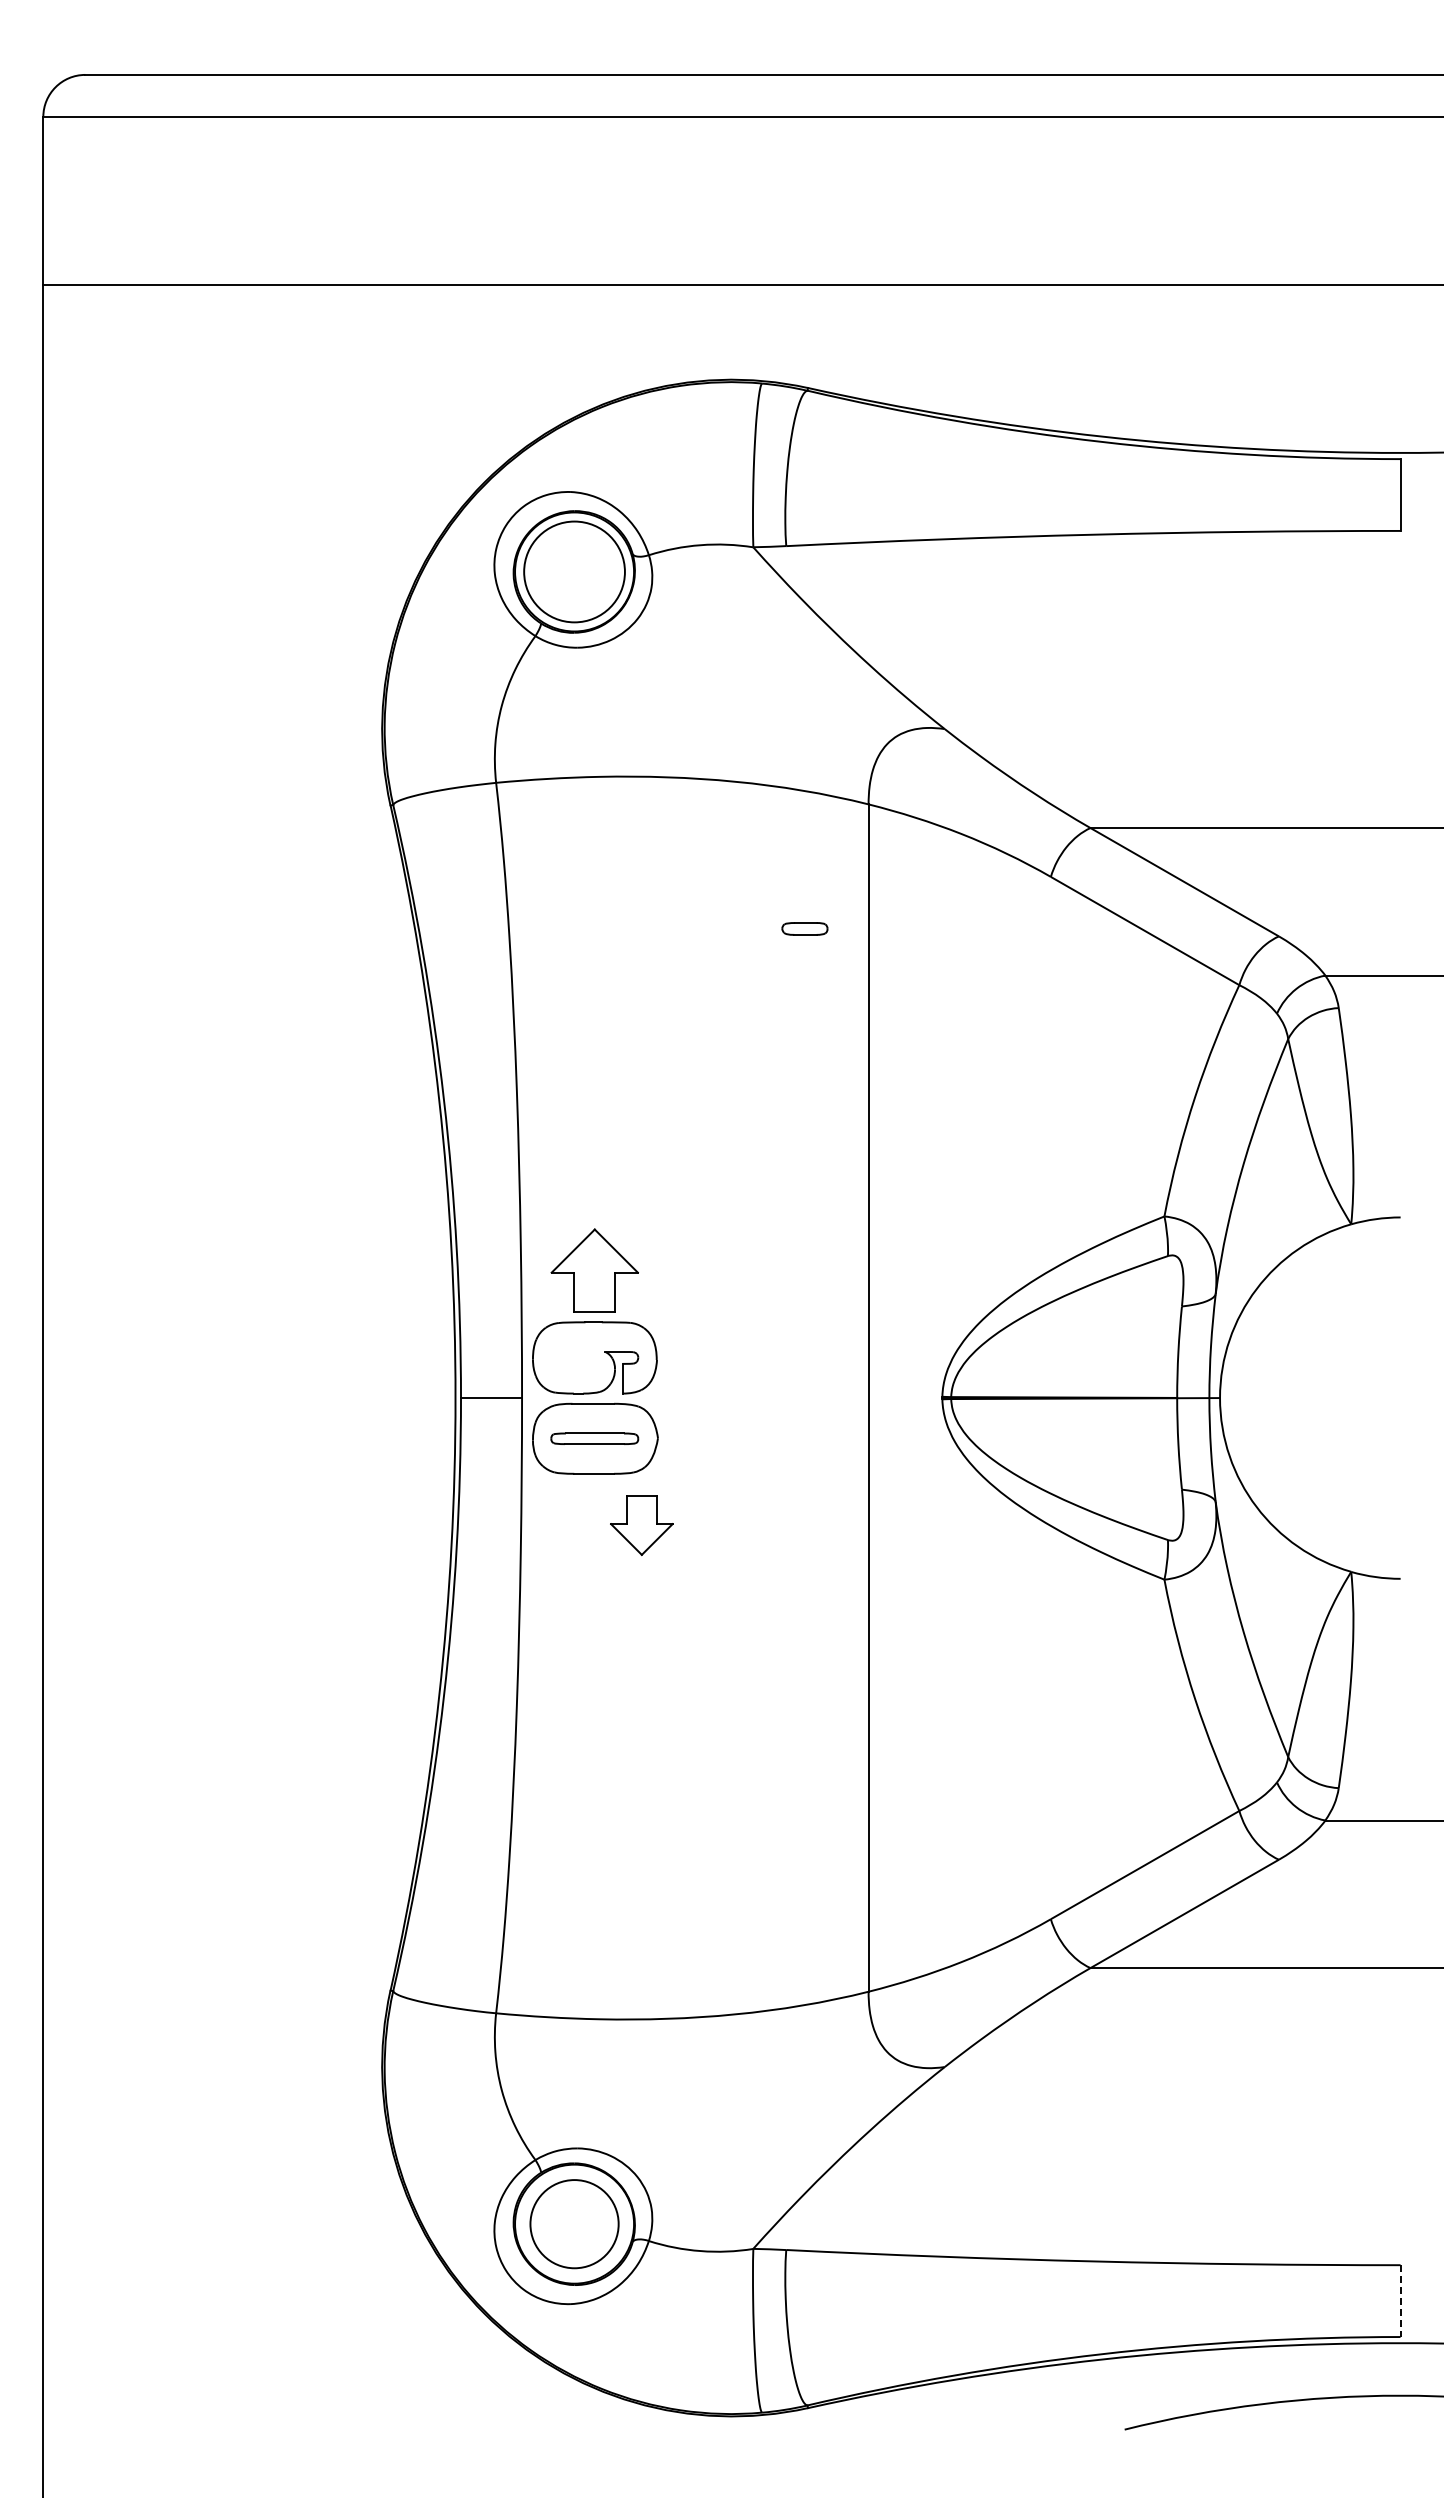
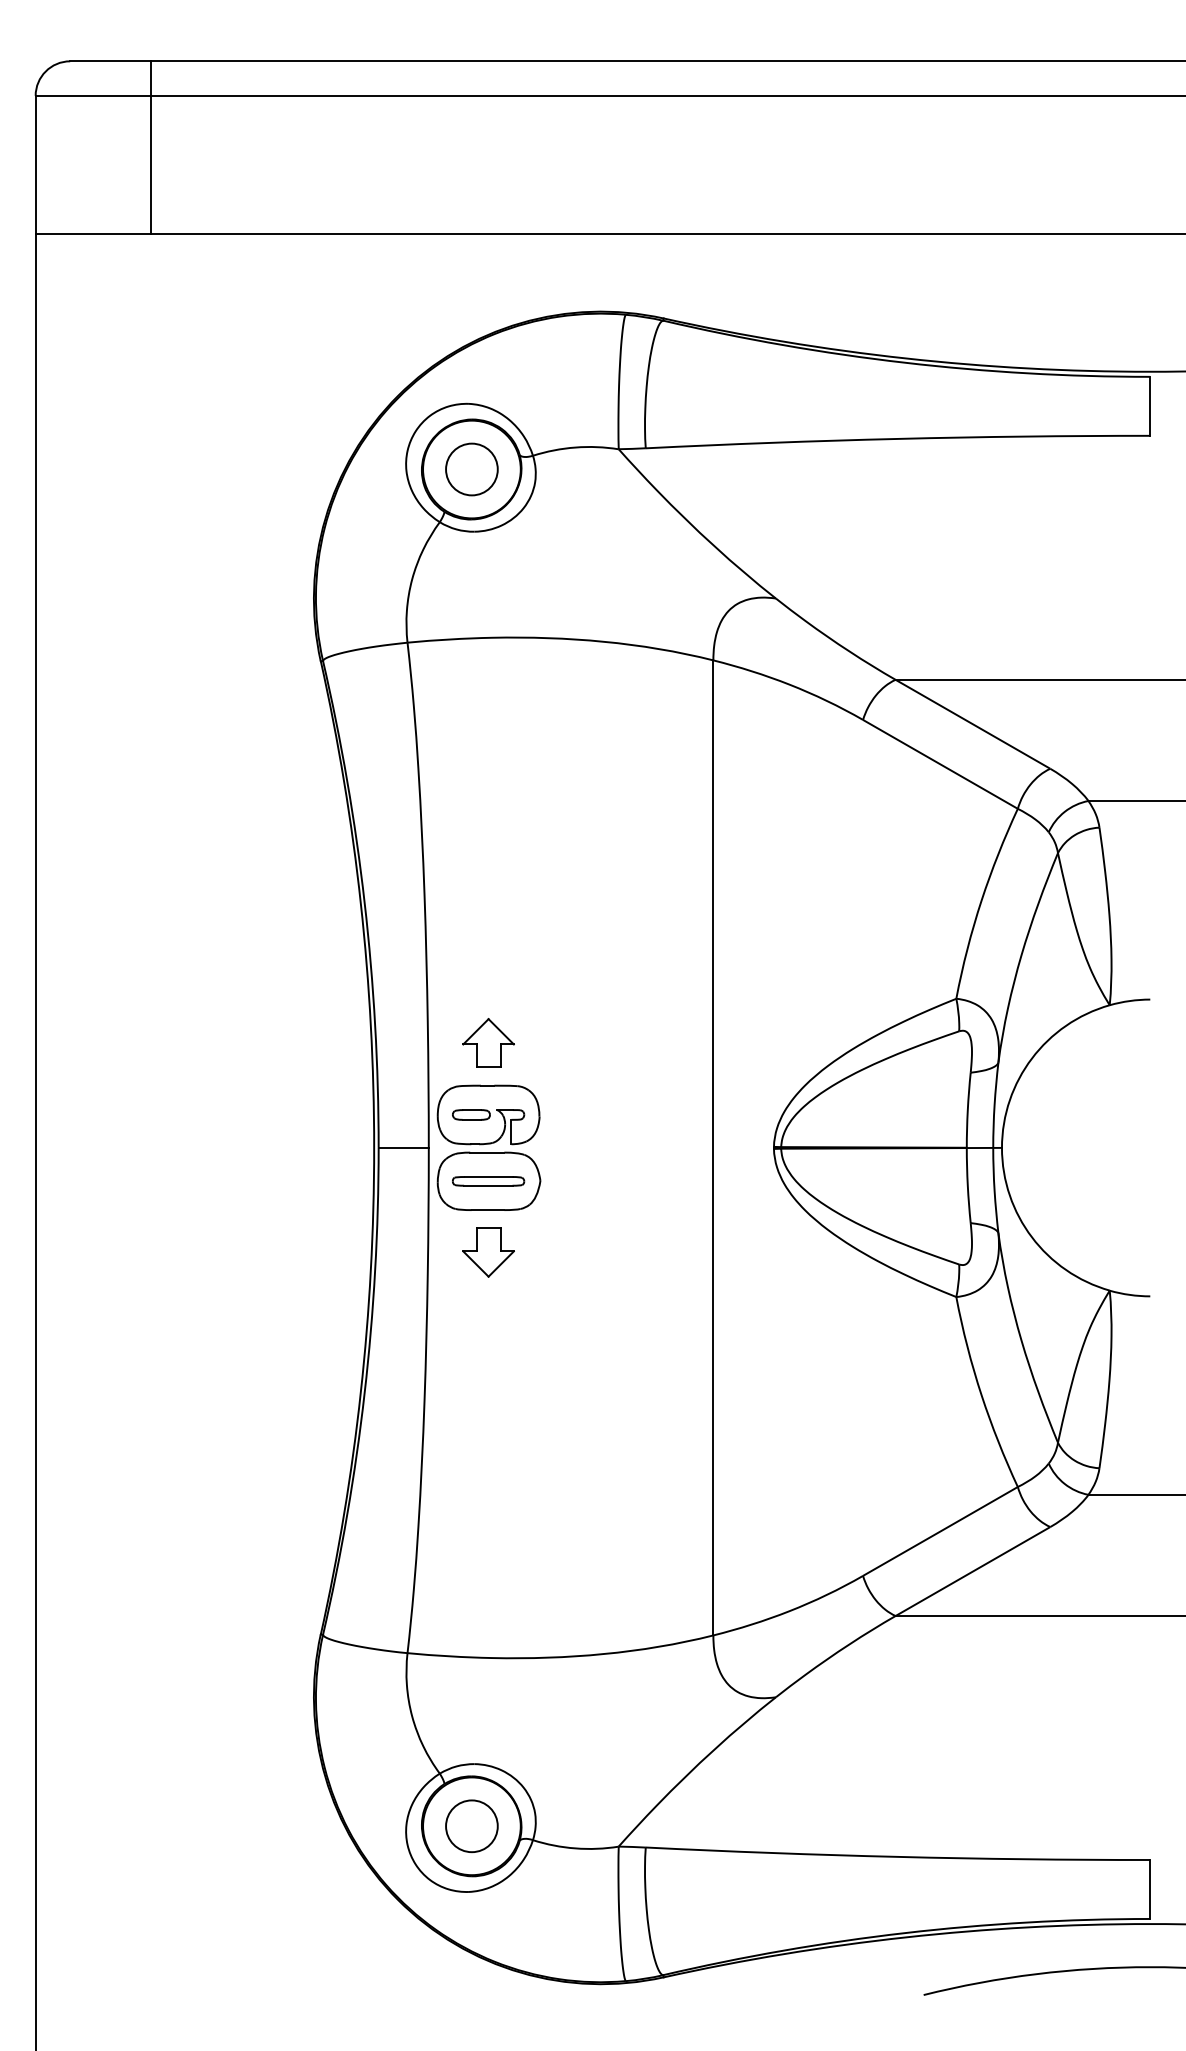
line: (183, 179) -> (150, 147), added
circle: (574, 571) -> (471, 469), size x0.62
part: (804, 928) -> (471, 1114), moved
part: (594, 1270) -> (488, 1043), size x0.71
part: (641, 1525) -> (488, 1252), moved
circle: (574, 2223) -> (471, 1825), size x0.71
line: (1400, 2301) -> (1150, 1889), dashed -> solid

